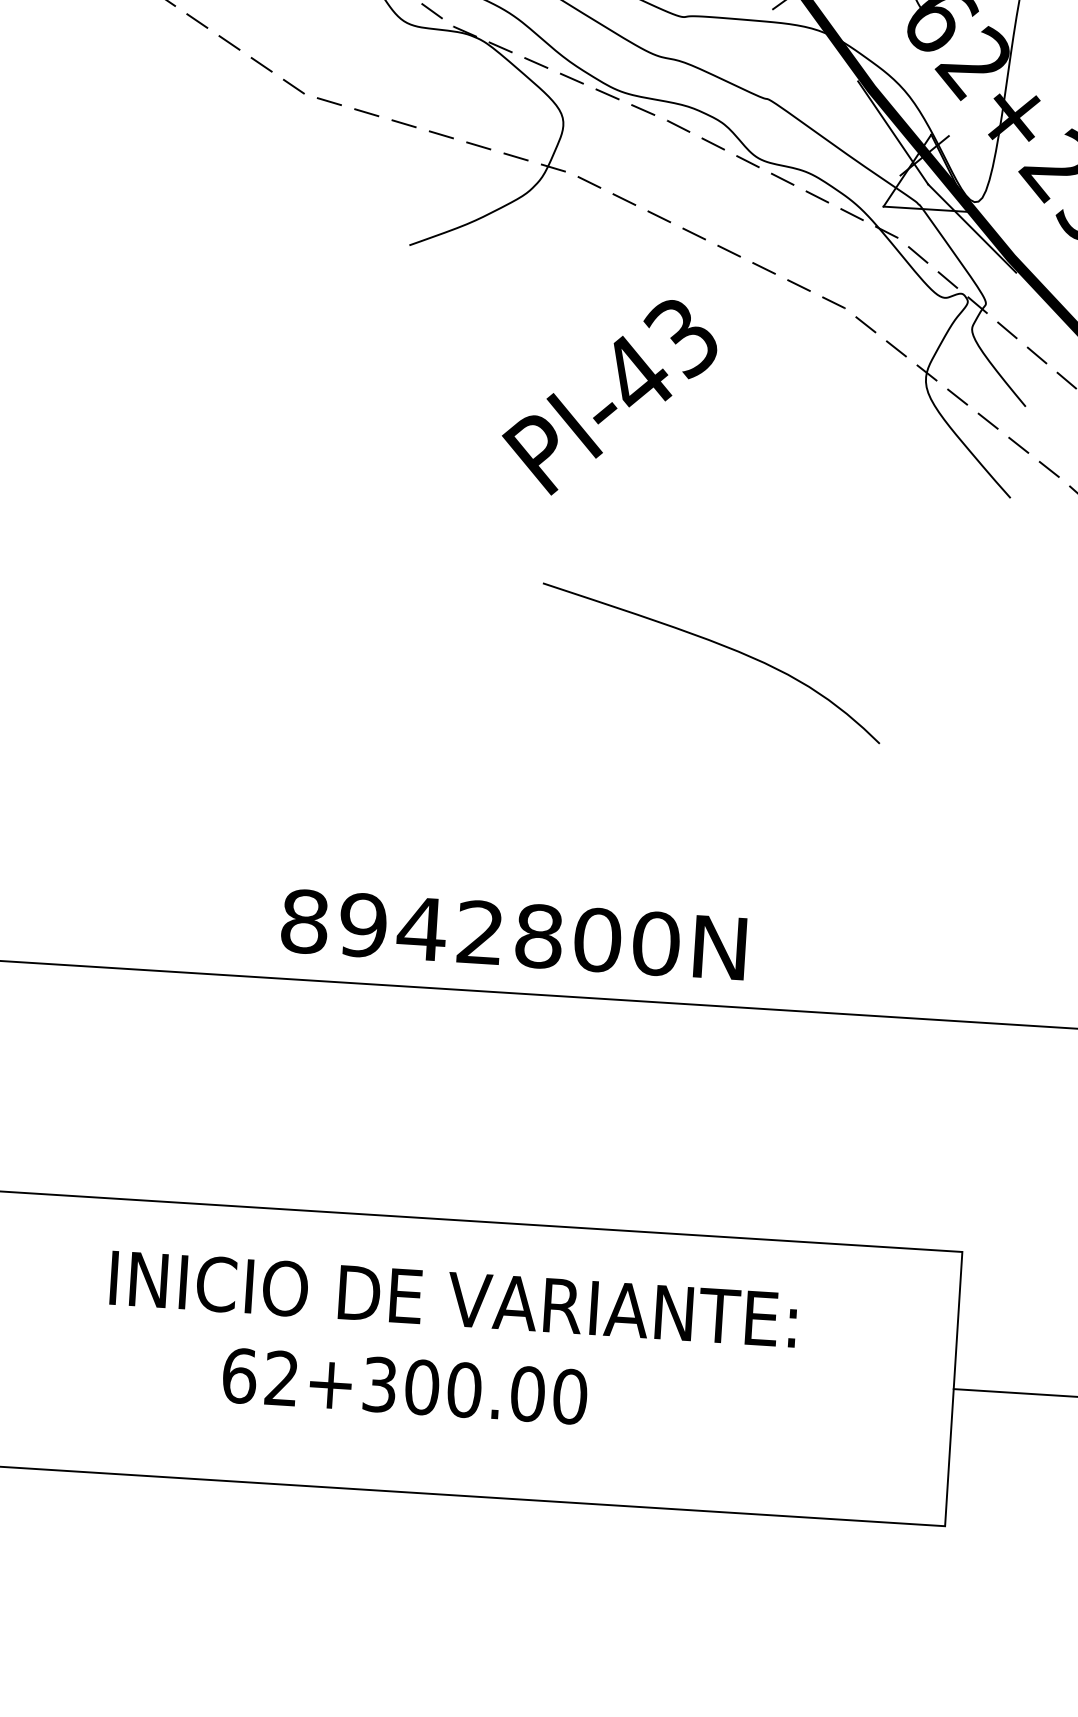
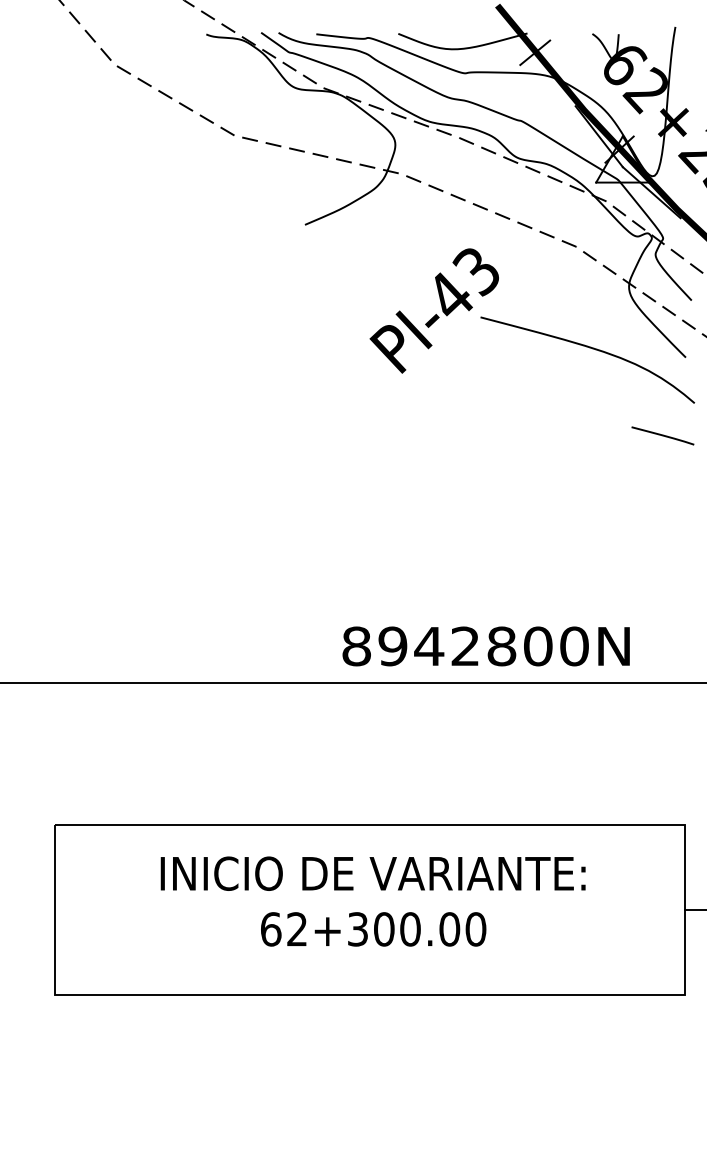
line: (964, 621) -> (662, 435), added
curve: (715, 644) -> (589, 348), moved
text: (512, 934) -> (485, 646), moved
text: (404, 1386) -> (373, 929), moved

